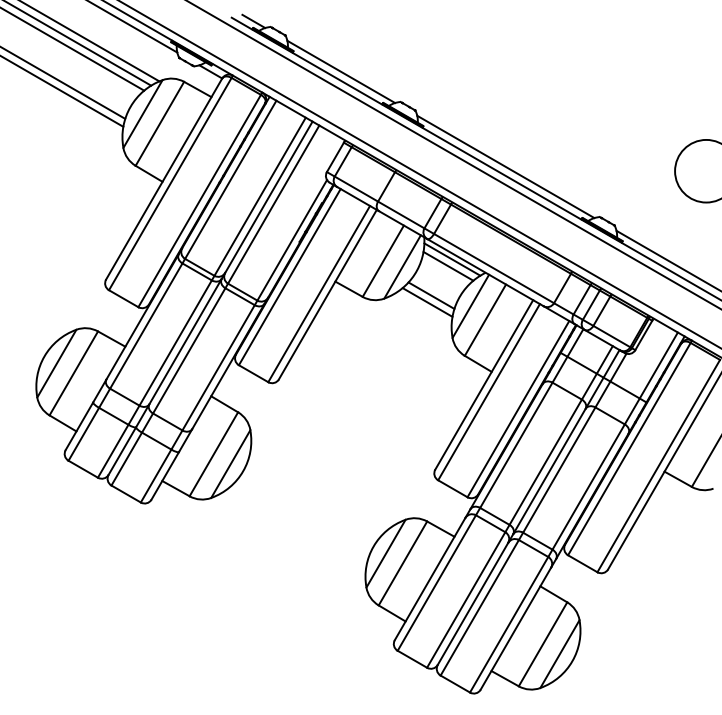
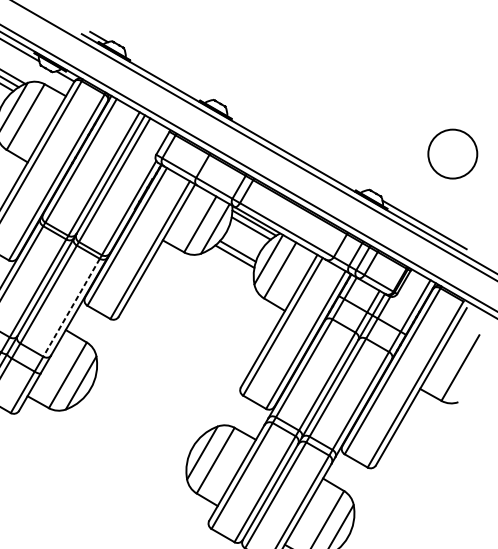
line: (341, 71) -> (167, 76), removed
line: (505, 166) -> (295, 150), removed
line: (218, 368) -> (71, 308), solid -> dashed

